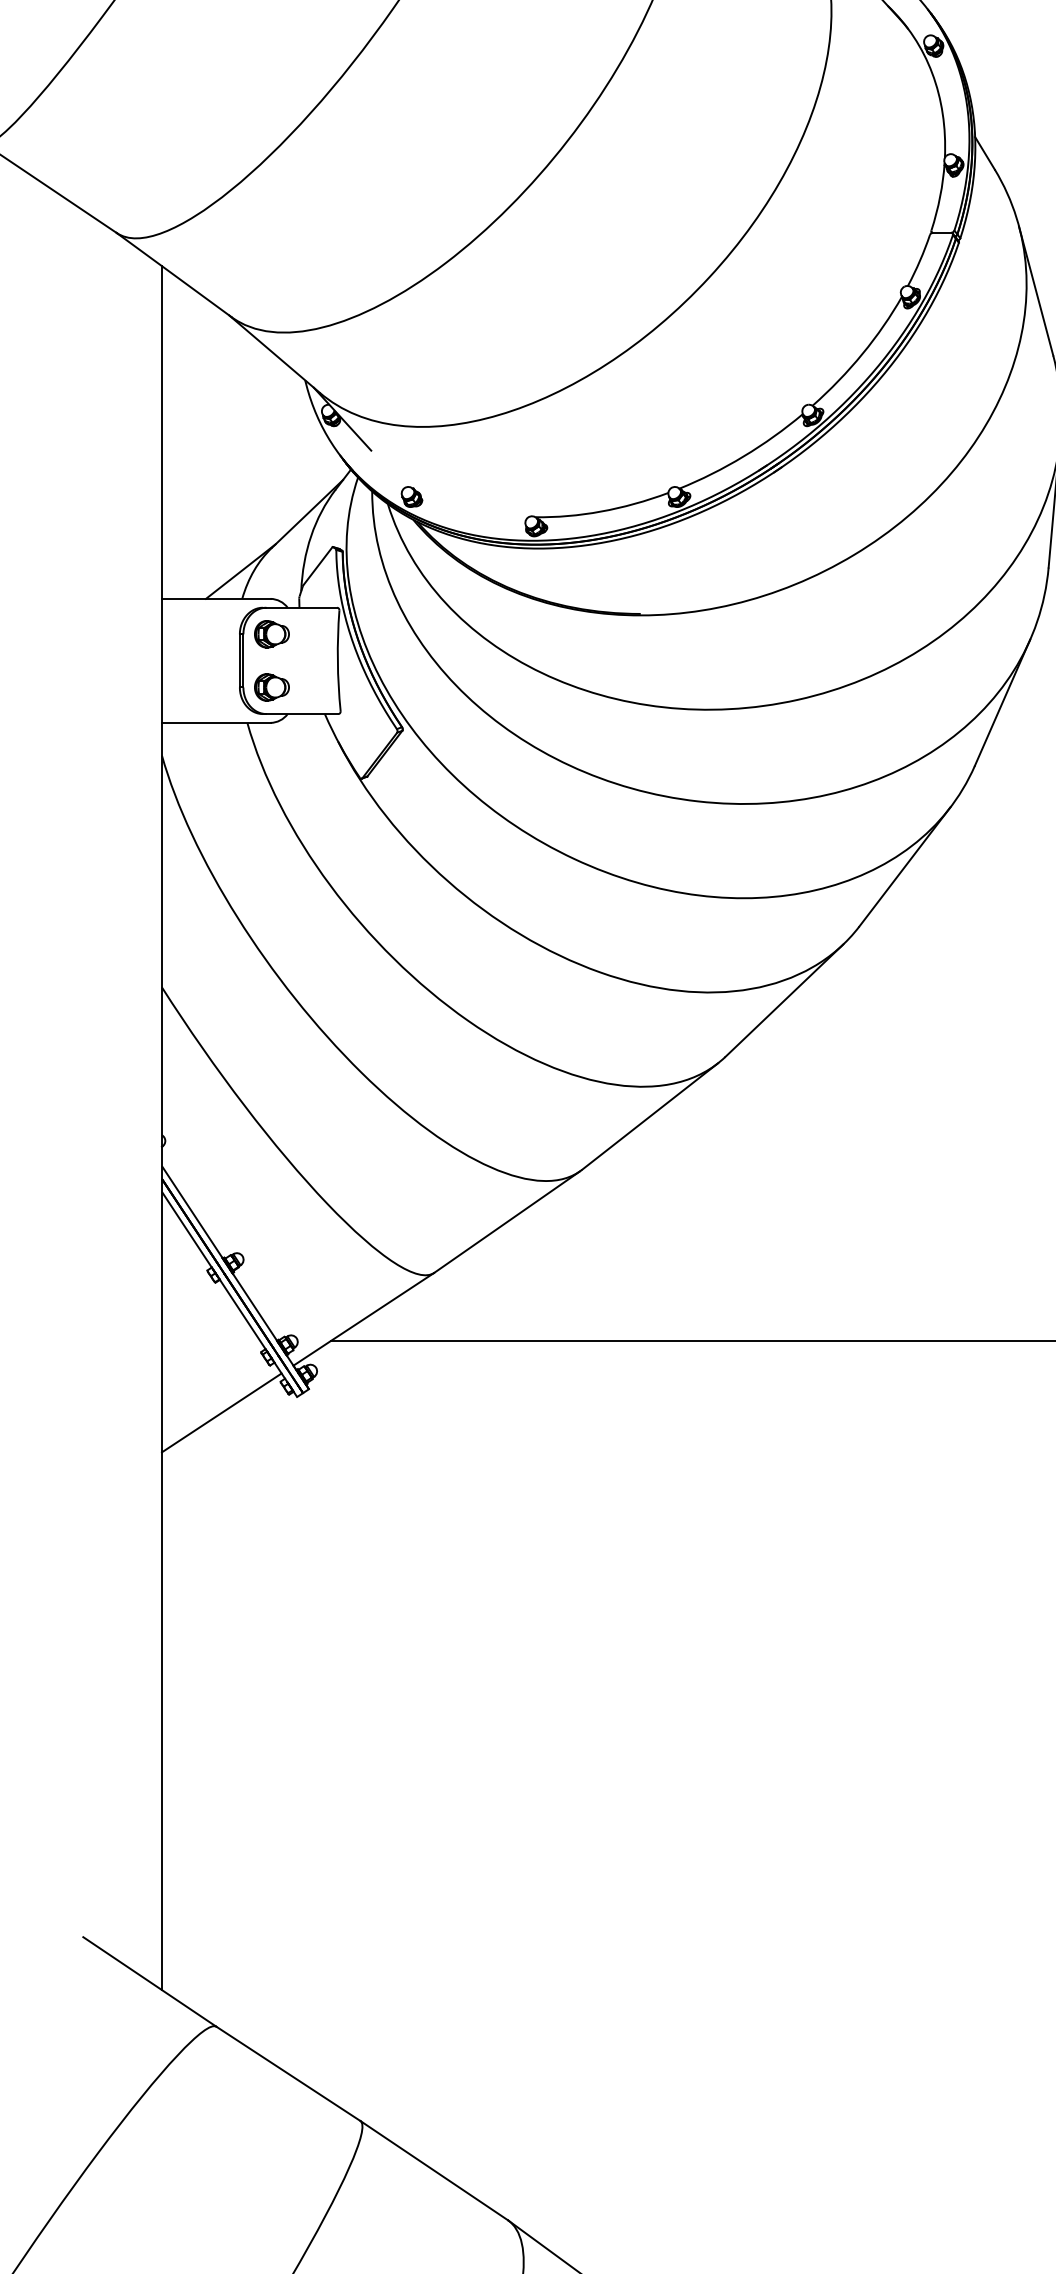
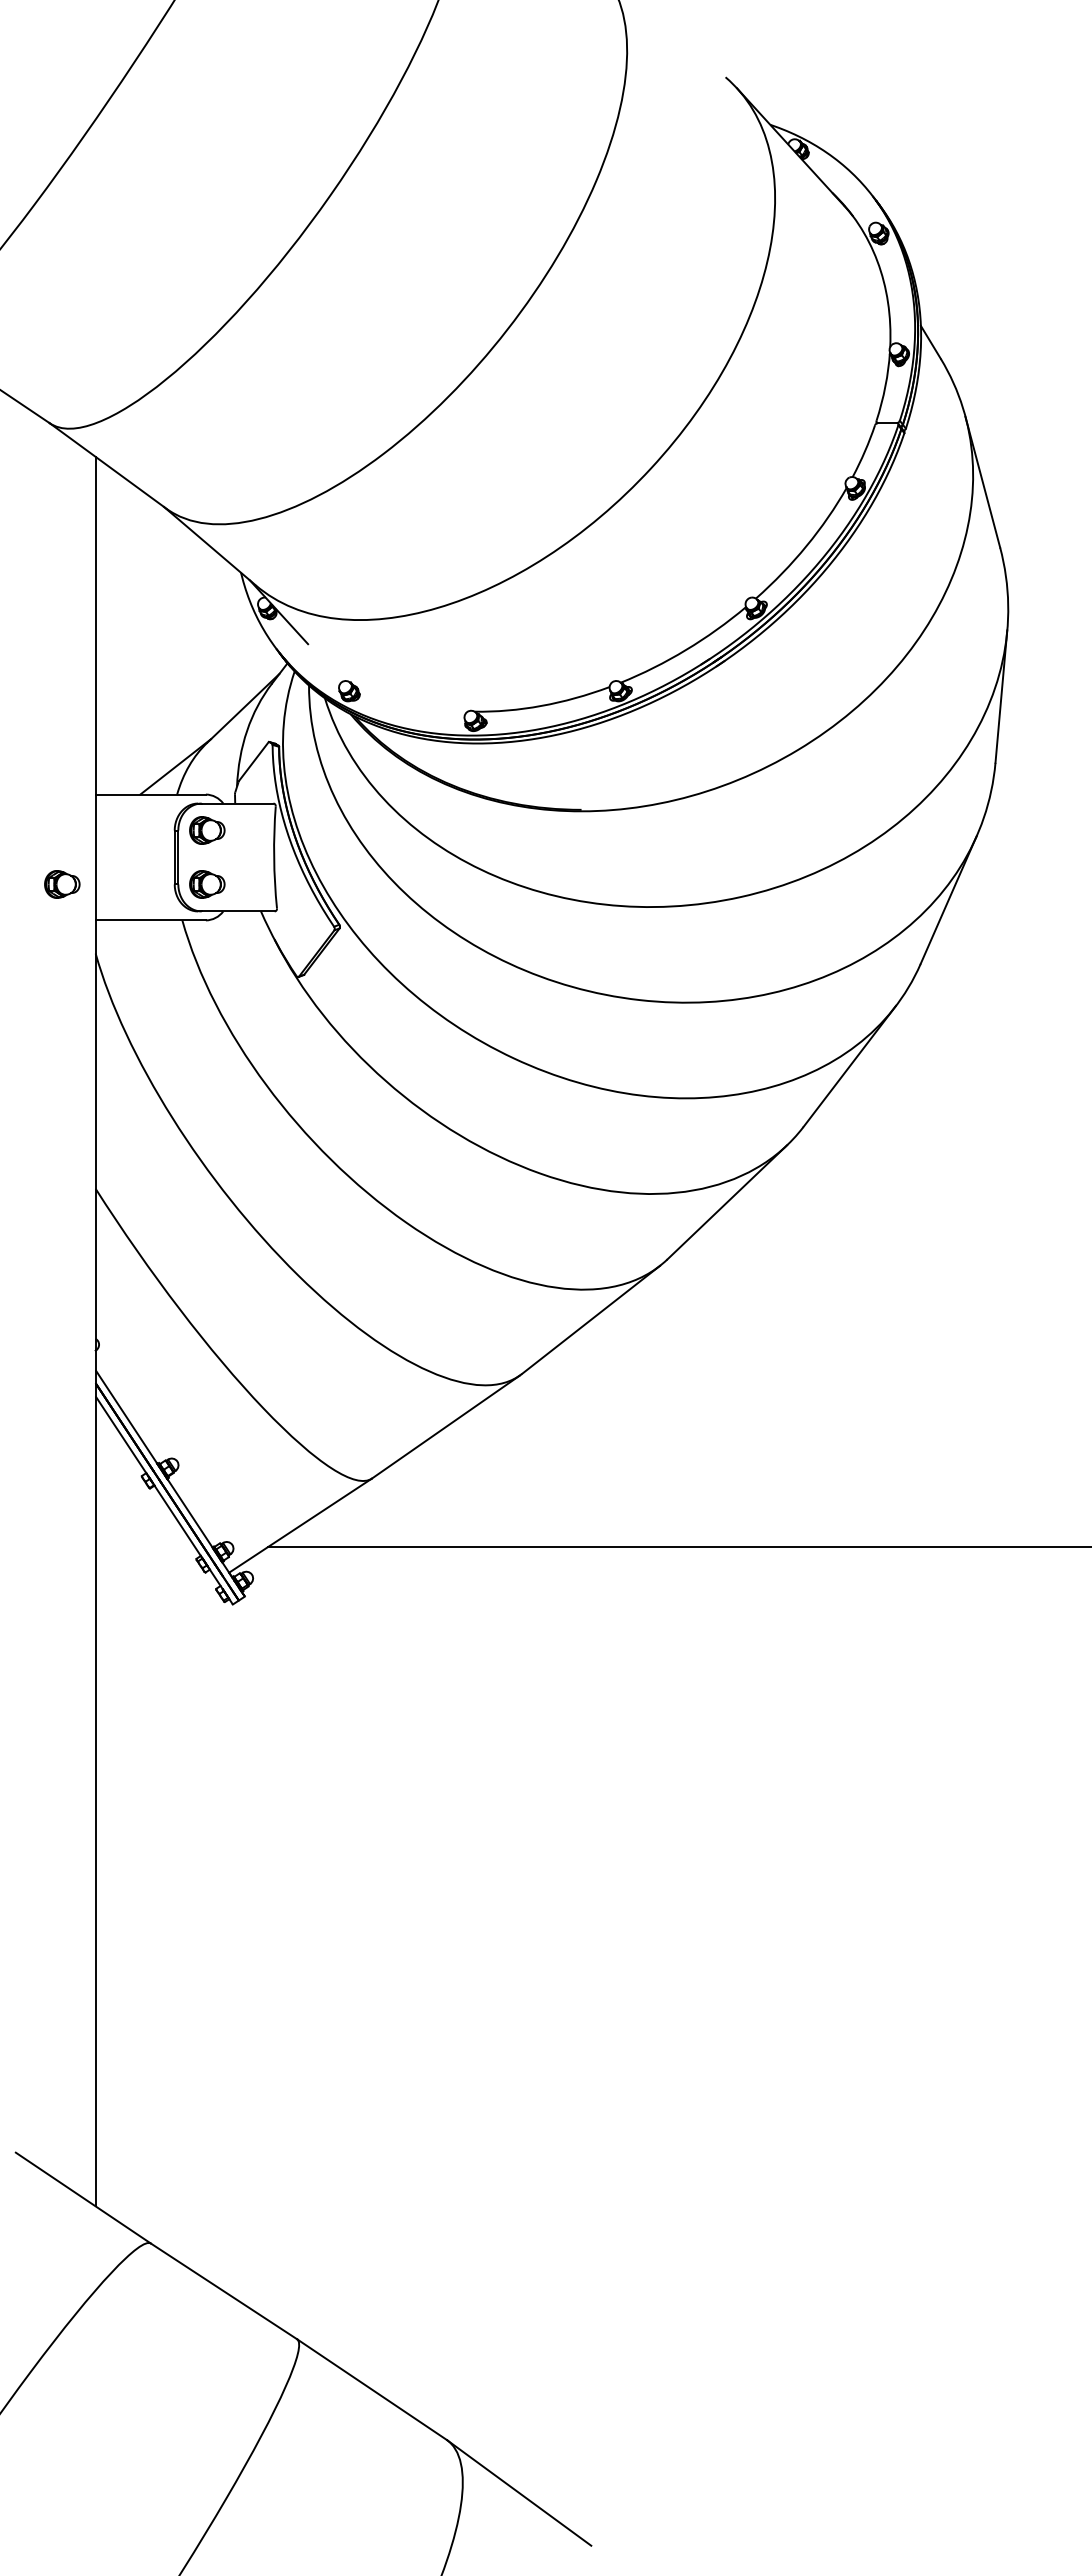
part: (129, 687) -> (62, 884), added
line: (221, 1412) -> (156, 1620), removed

